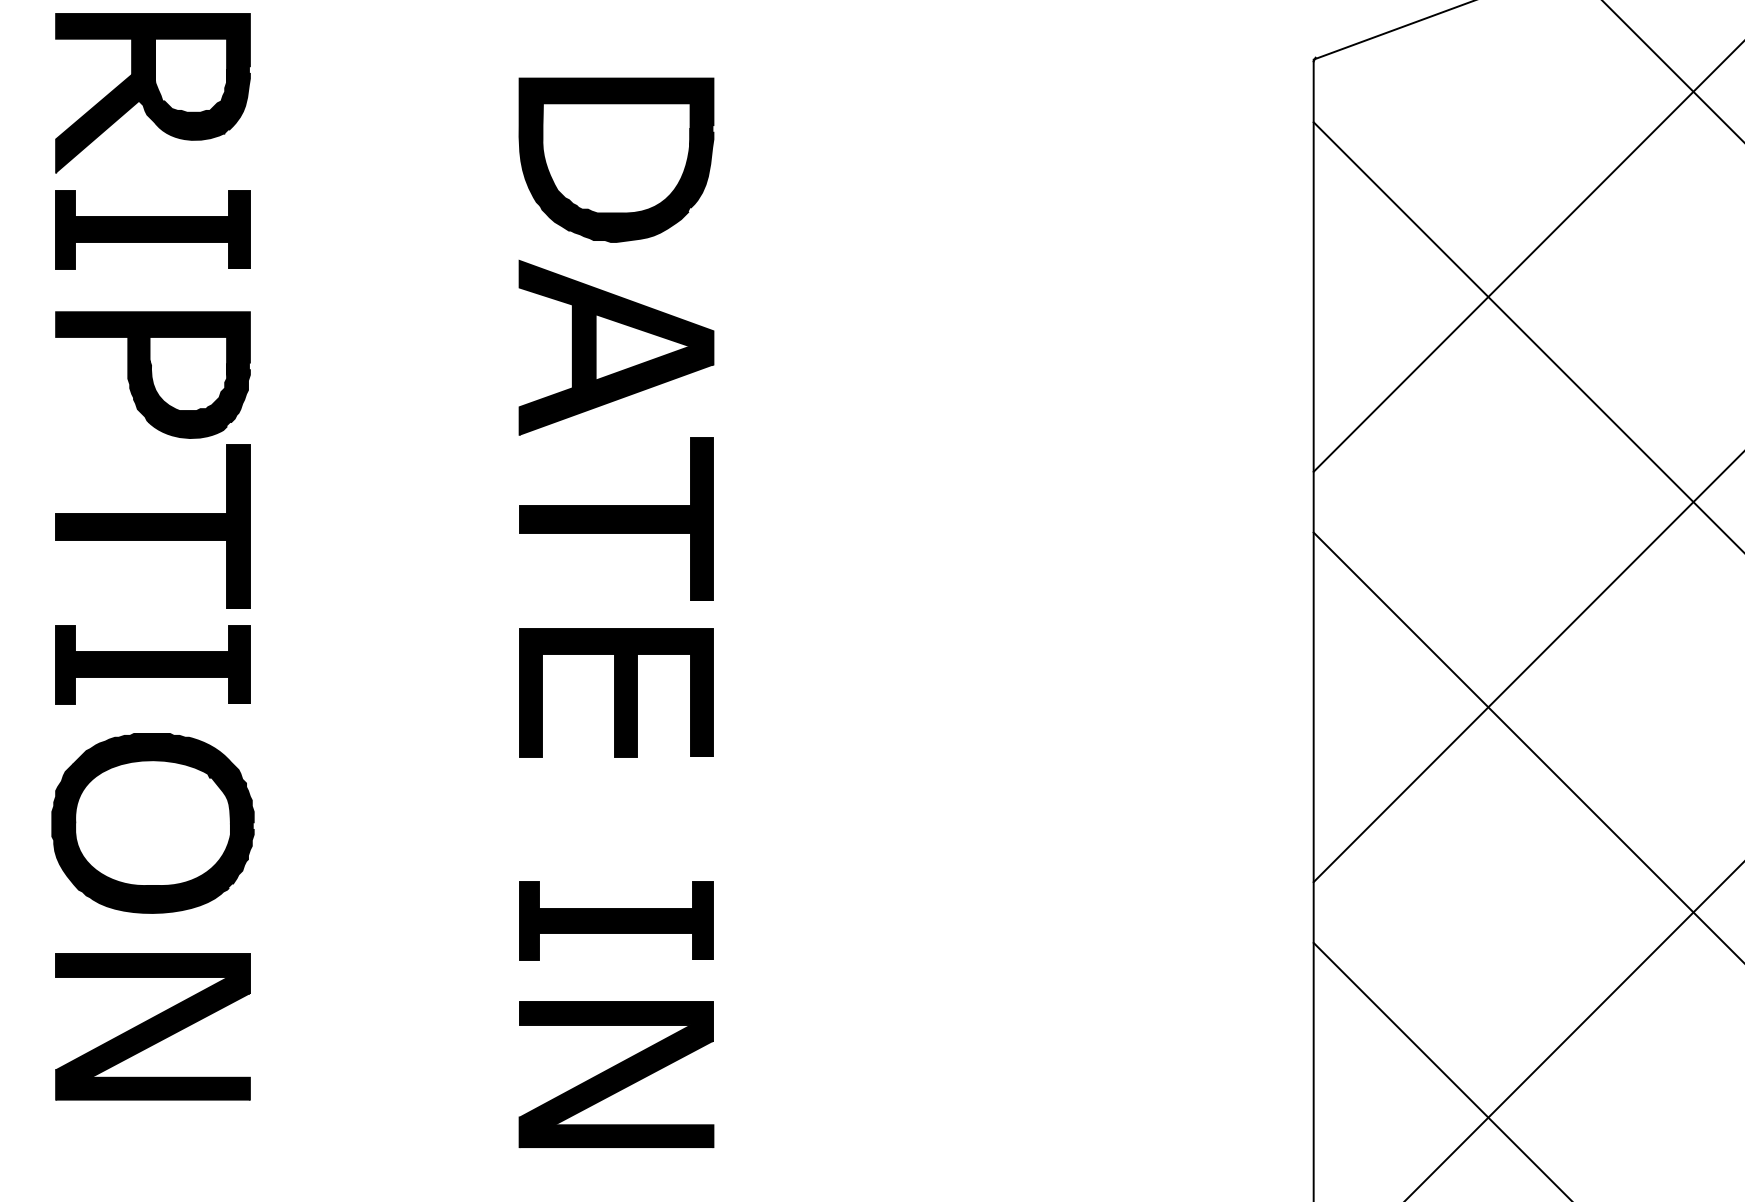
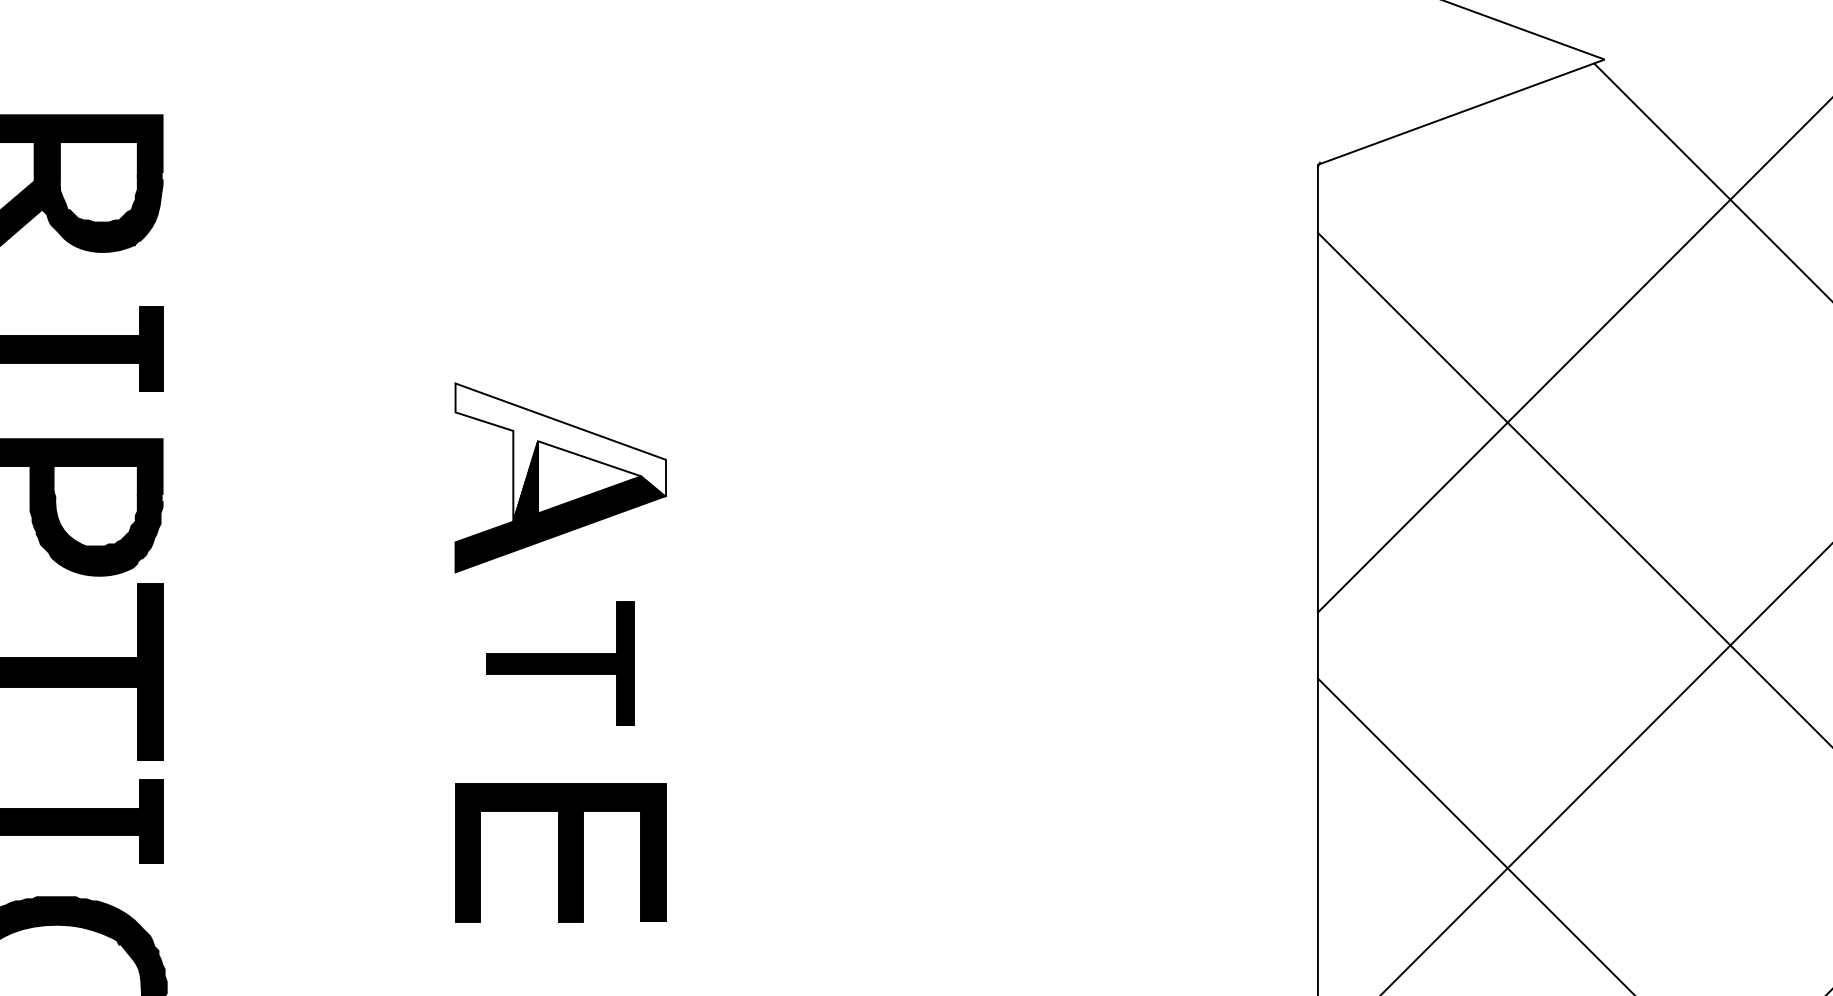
part: (616, 159) -> (560, 273), removed
fill: (616, 324) -> (560, 452), removed
part: (616, 518) -> (560, 663), size x0.7

